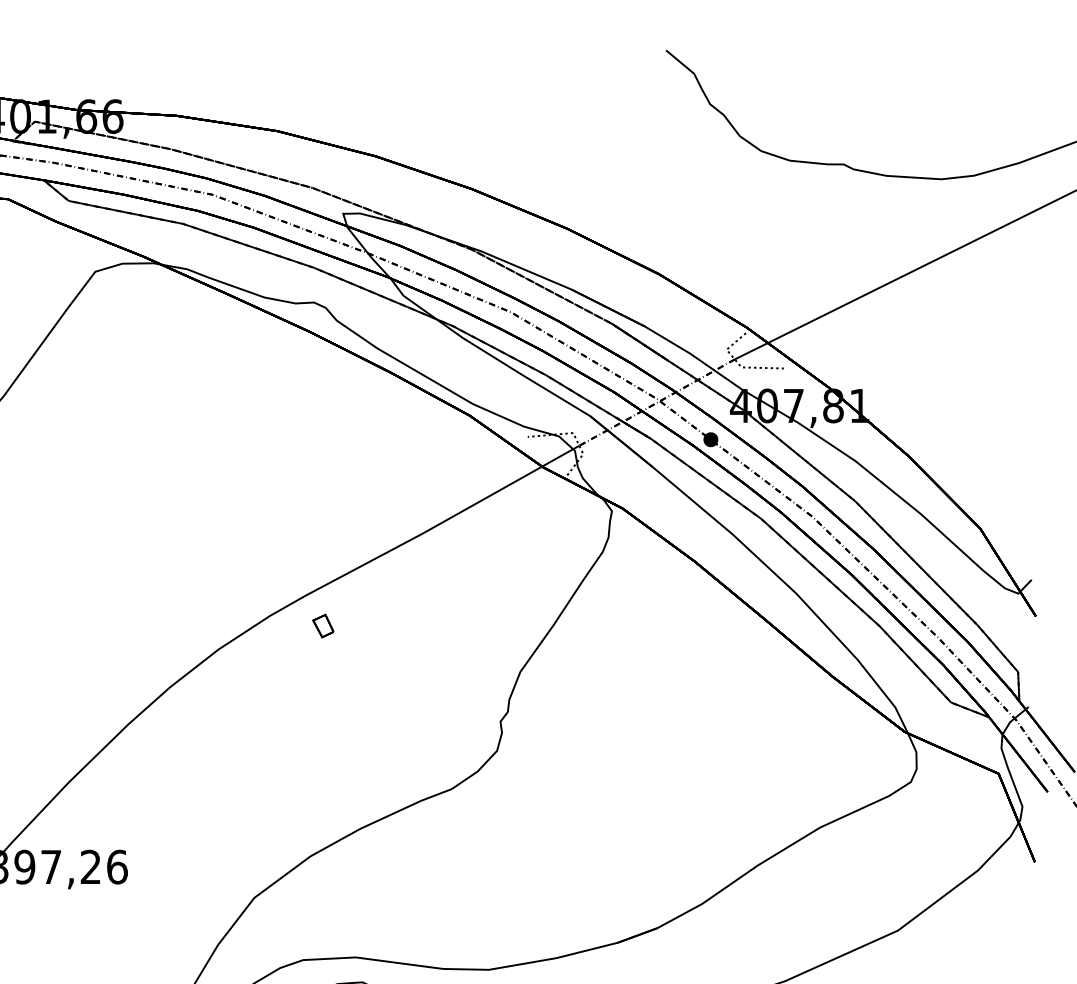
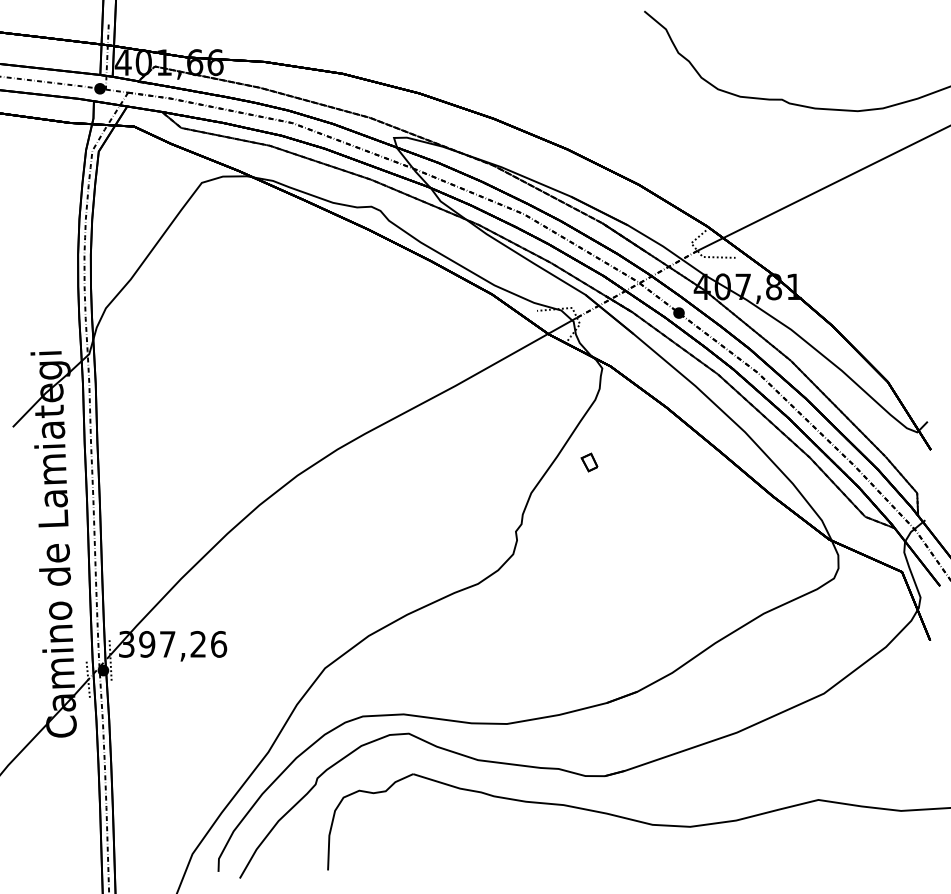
part: (323, 626) -> (589, 462), moved

